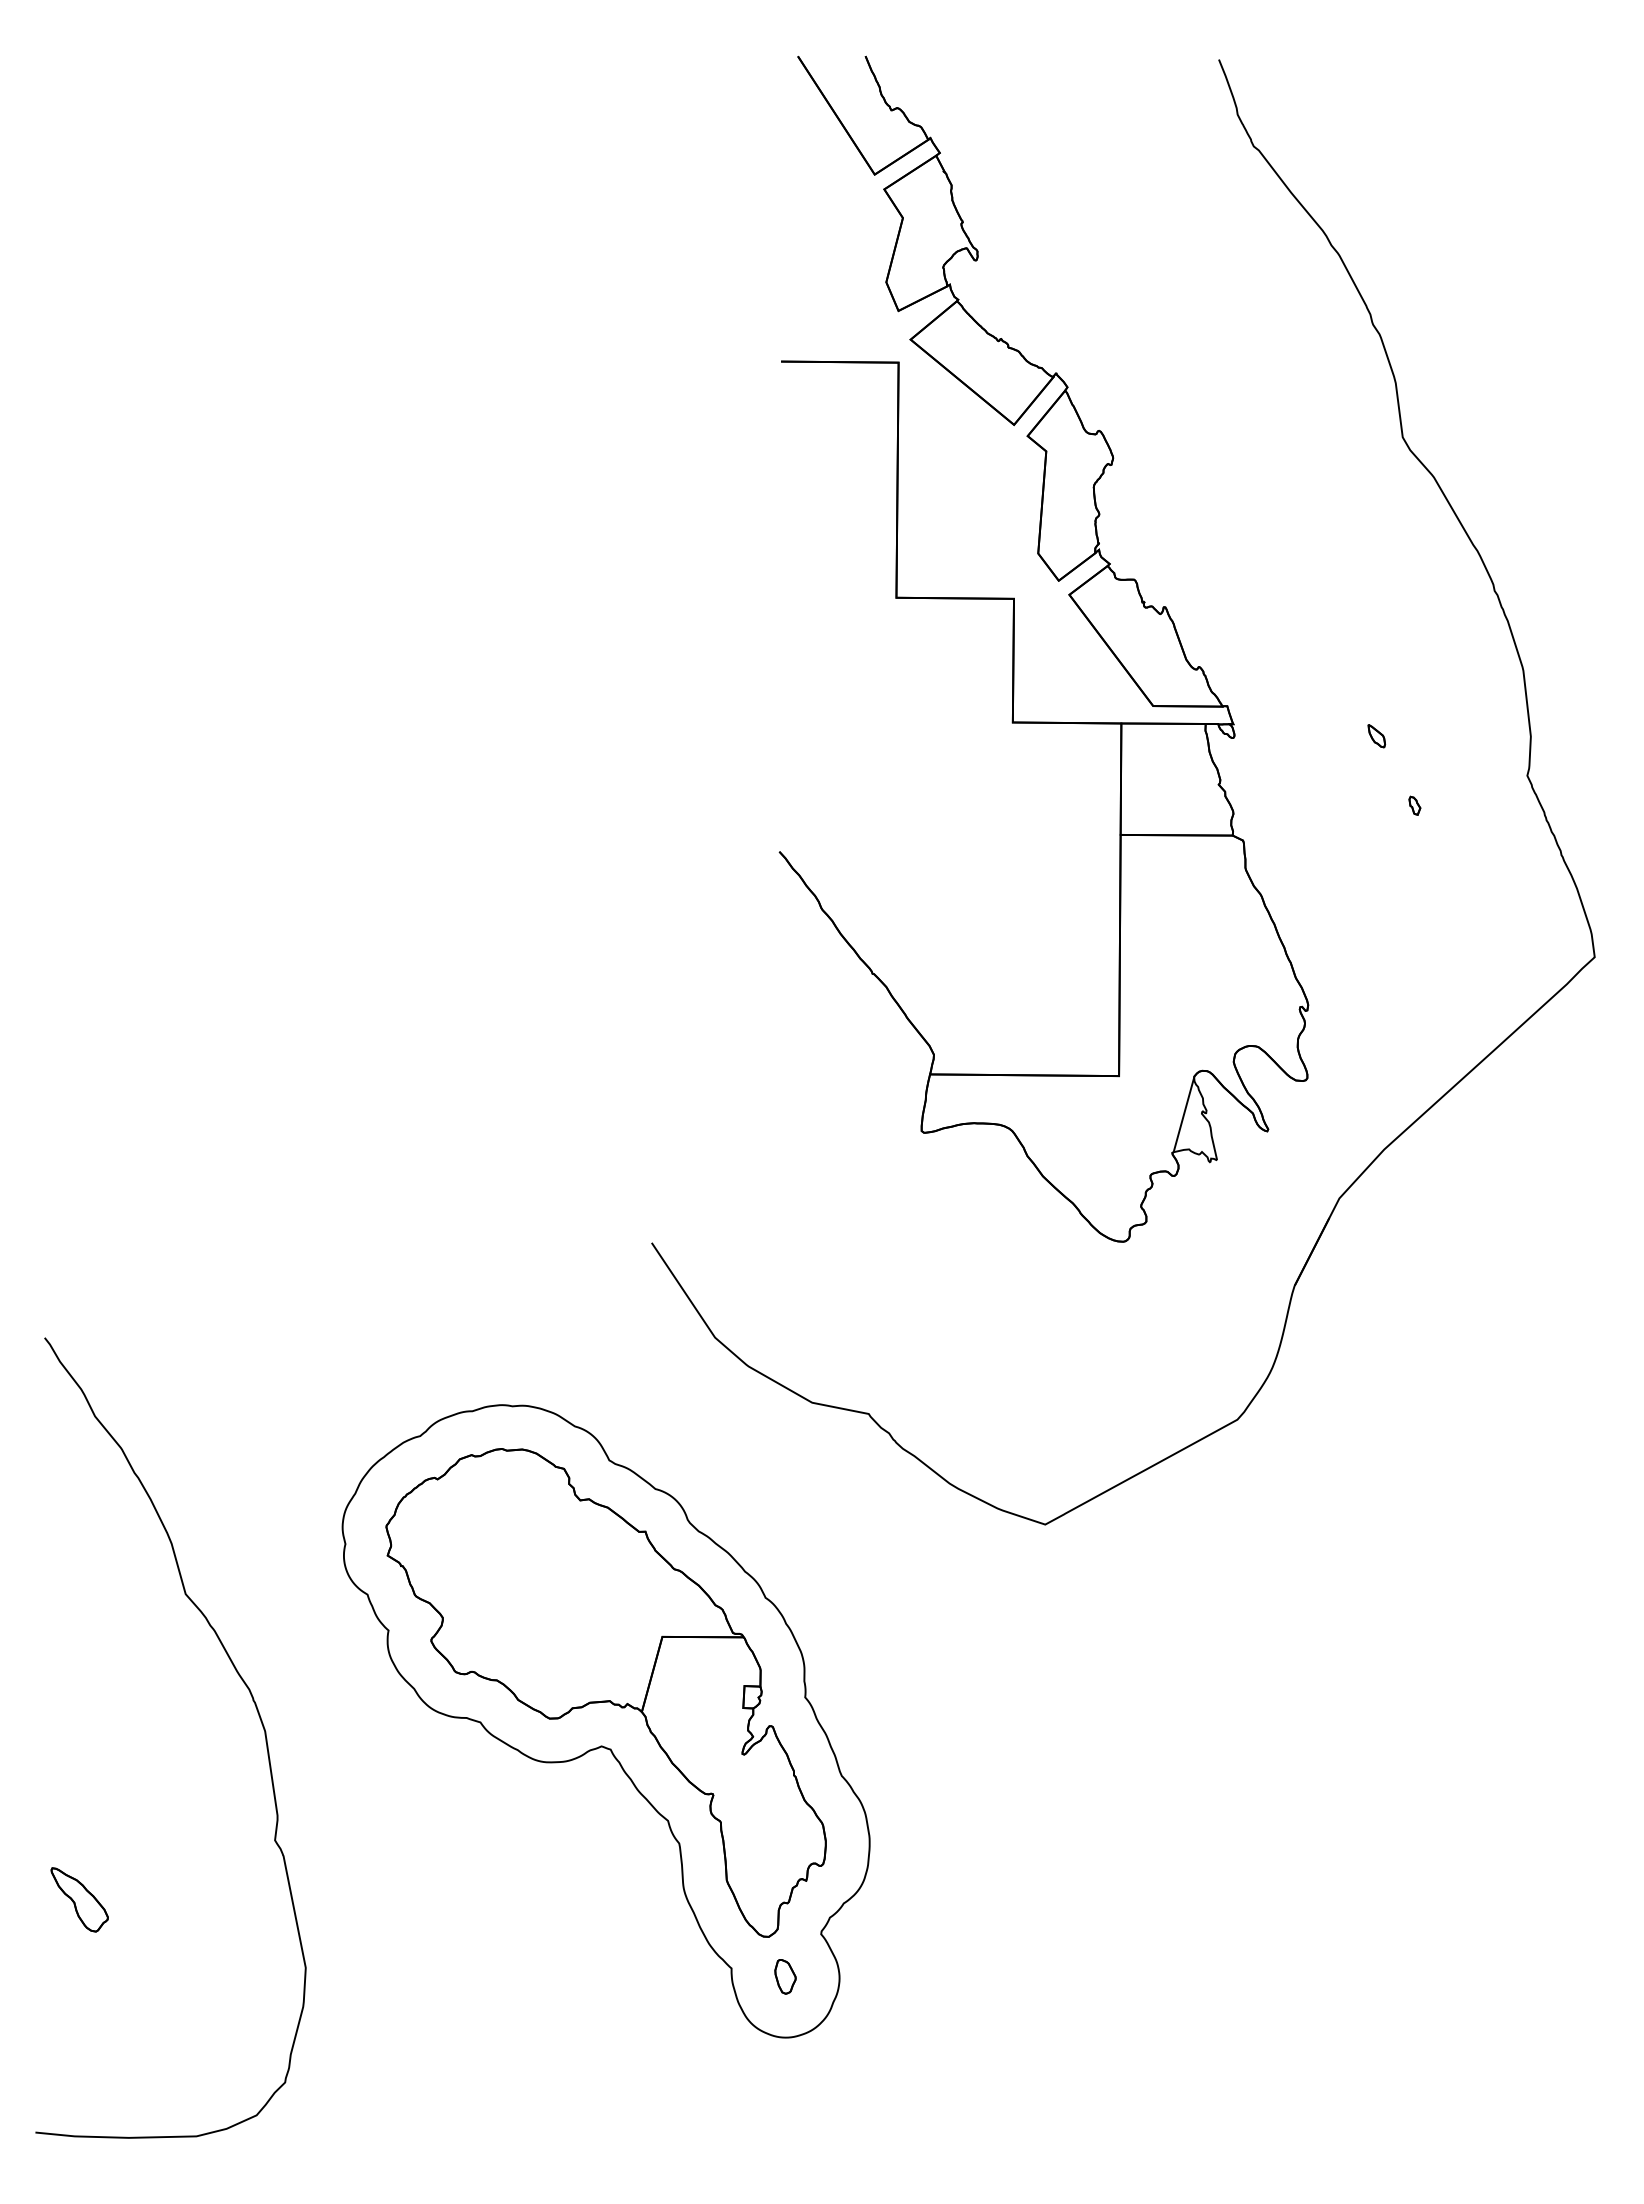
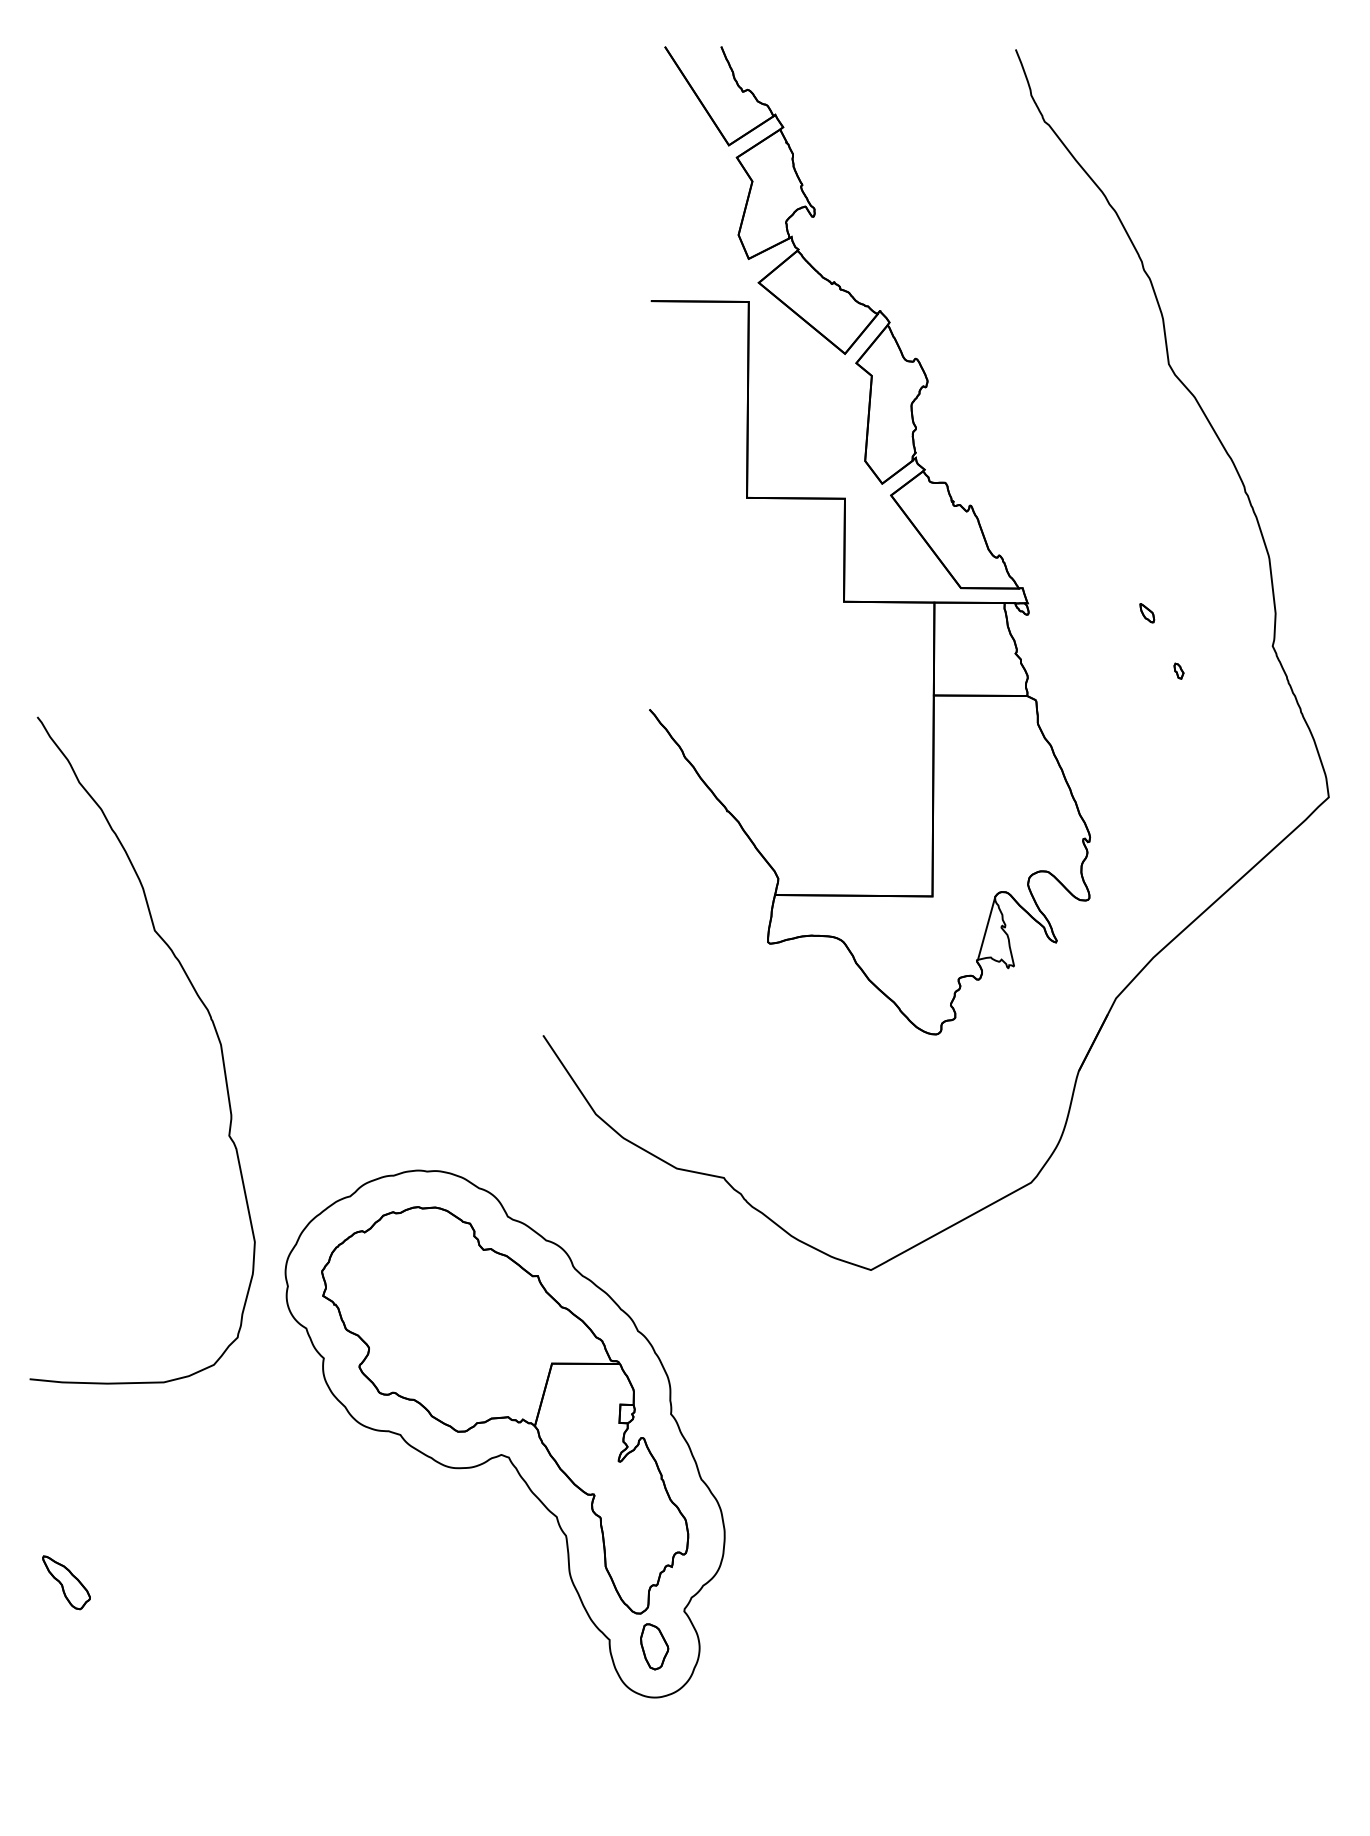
curve: (252, 1700) -> (210, 1019), moved
part: (785, 1976) -> (654, 1646), size x1.6

